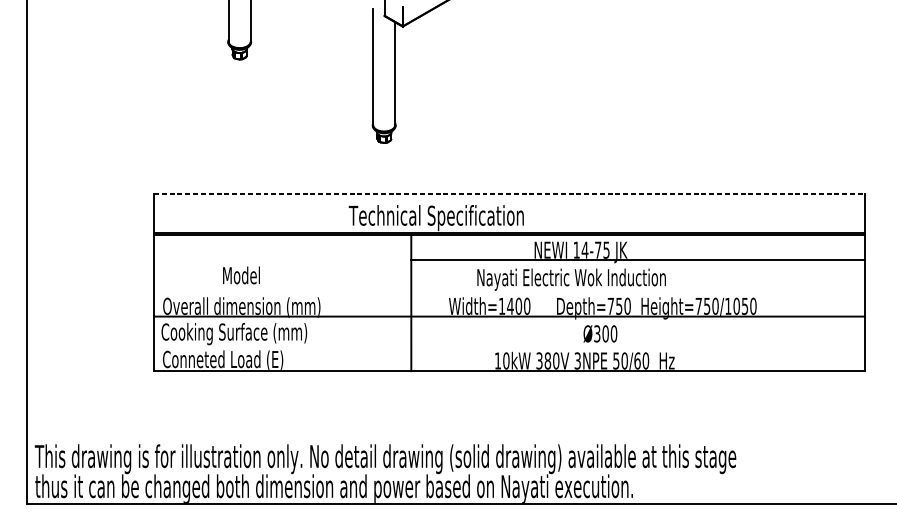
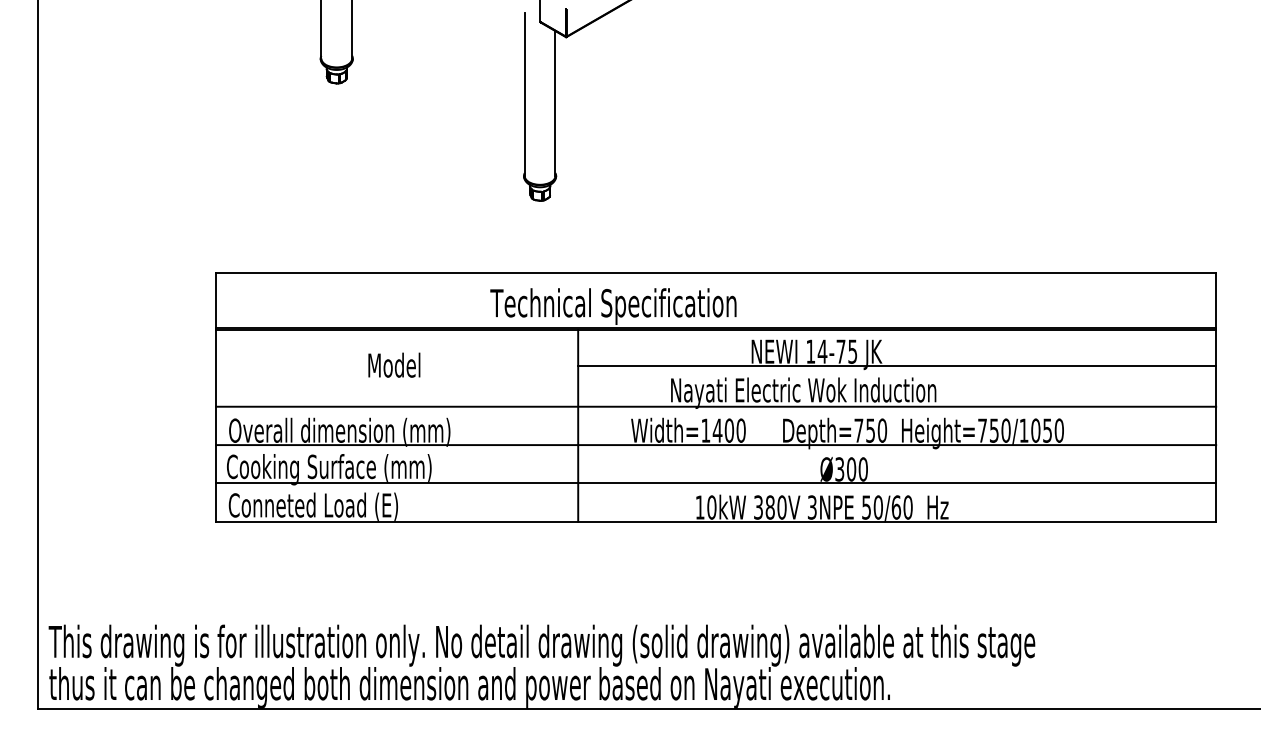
line: (509, 193) -> (716, 272), dashed -> solid
text: (241, 274) -> (394, 364), moved
line: (509, 289) -> (716, 406), added
line: (509, 343) -> (716, 483), added

